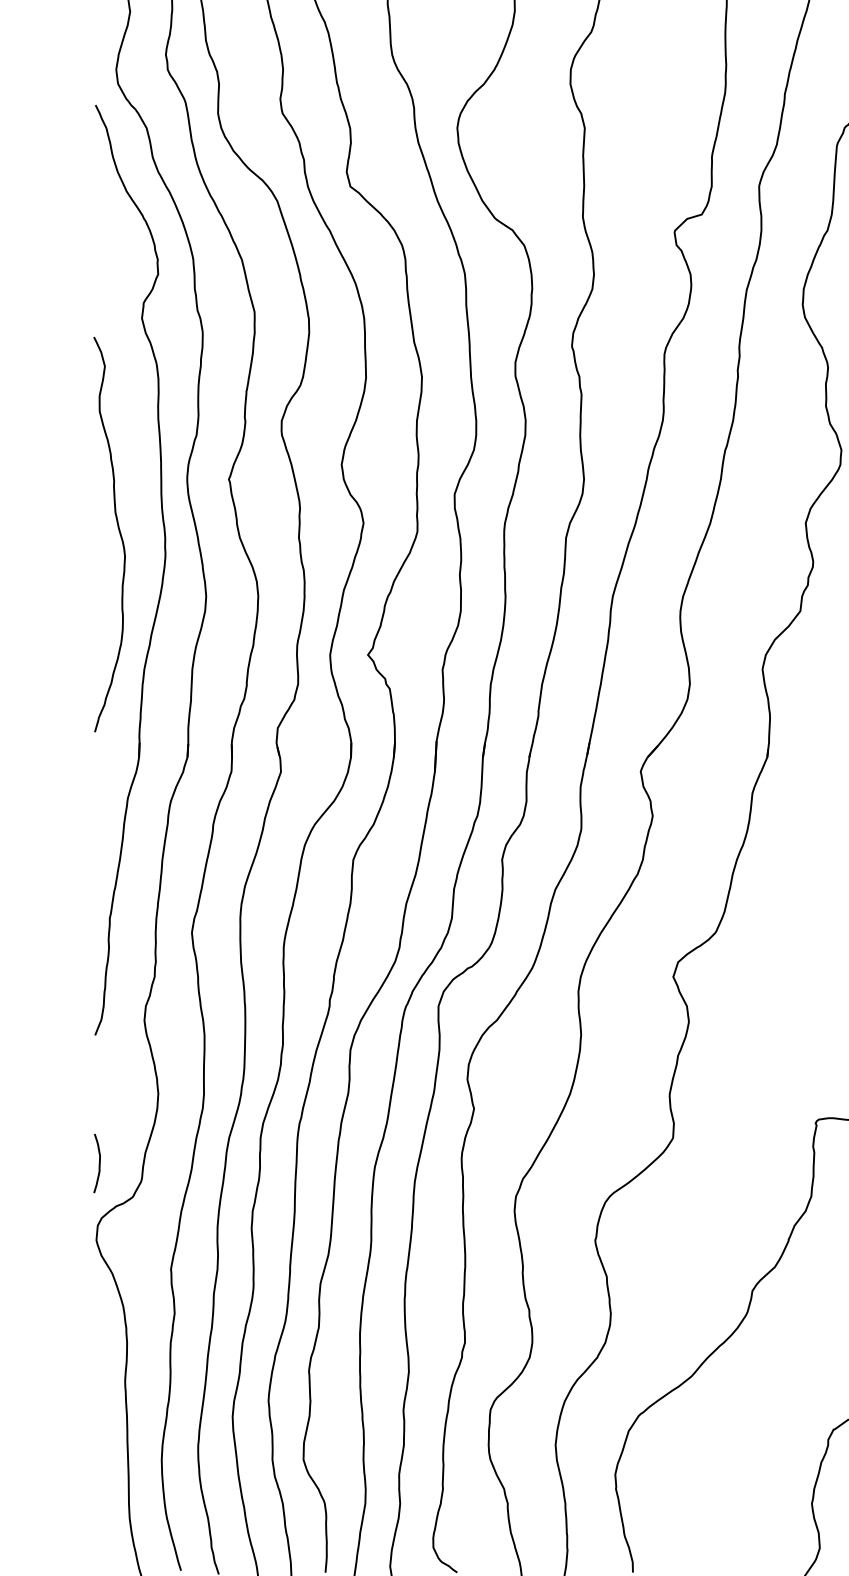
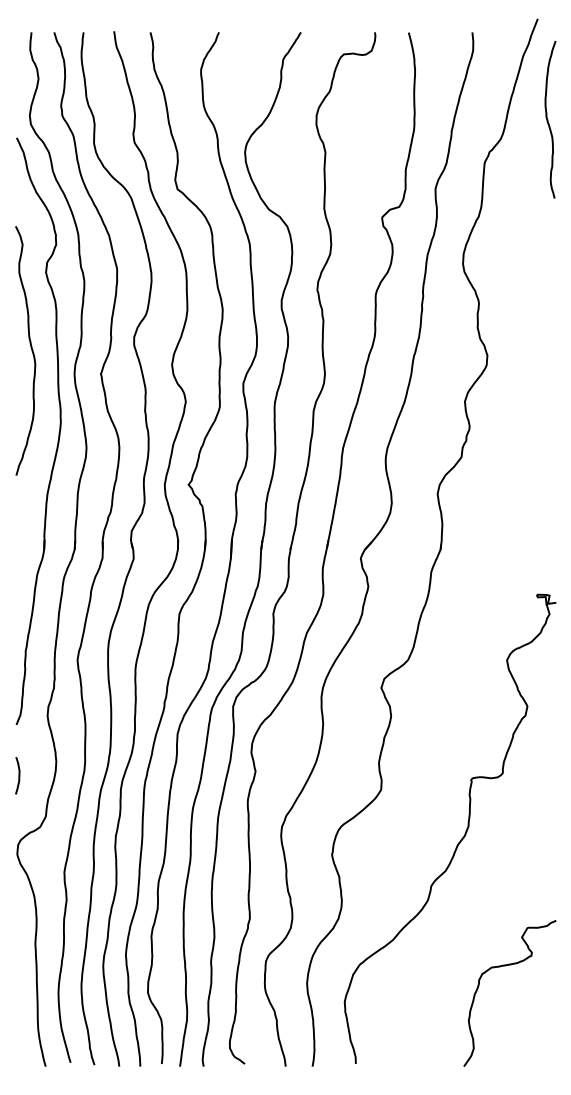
curve: (117, 529) -> (30, 347), moved
curve: (98, 1163) -> (18, 775), moved

